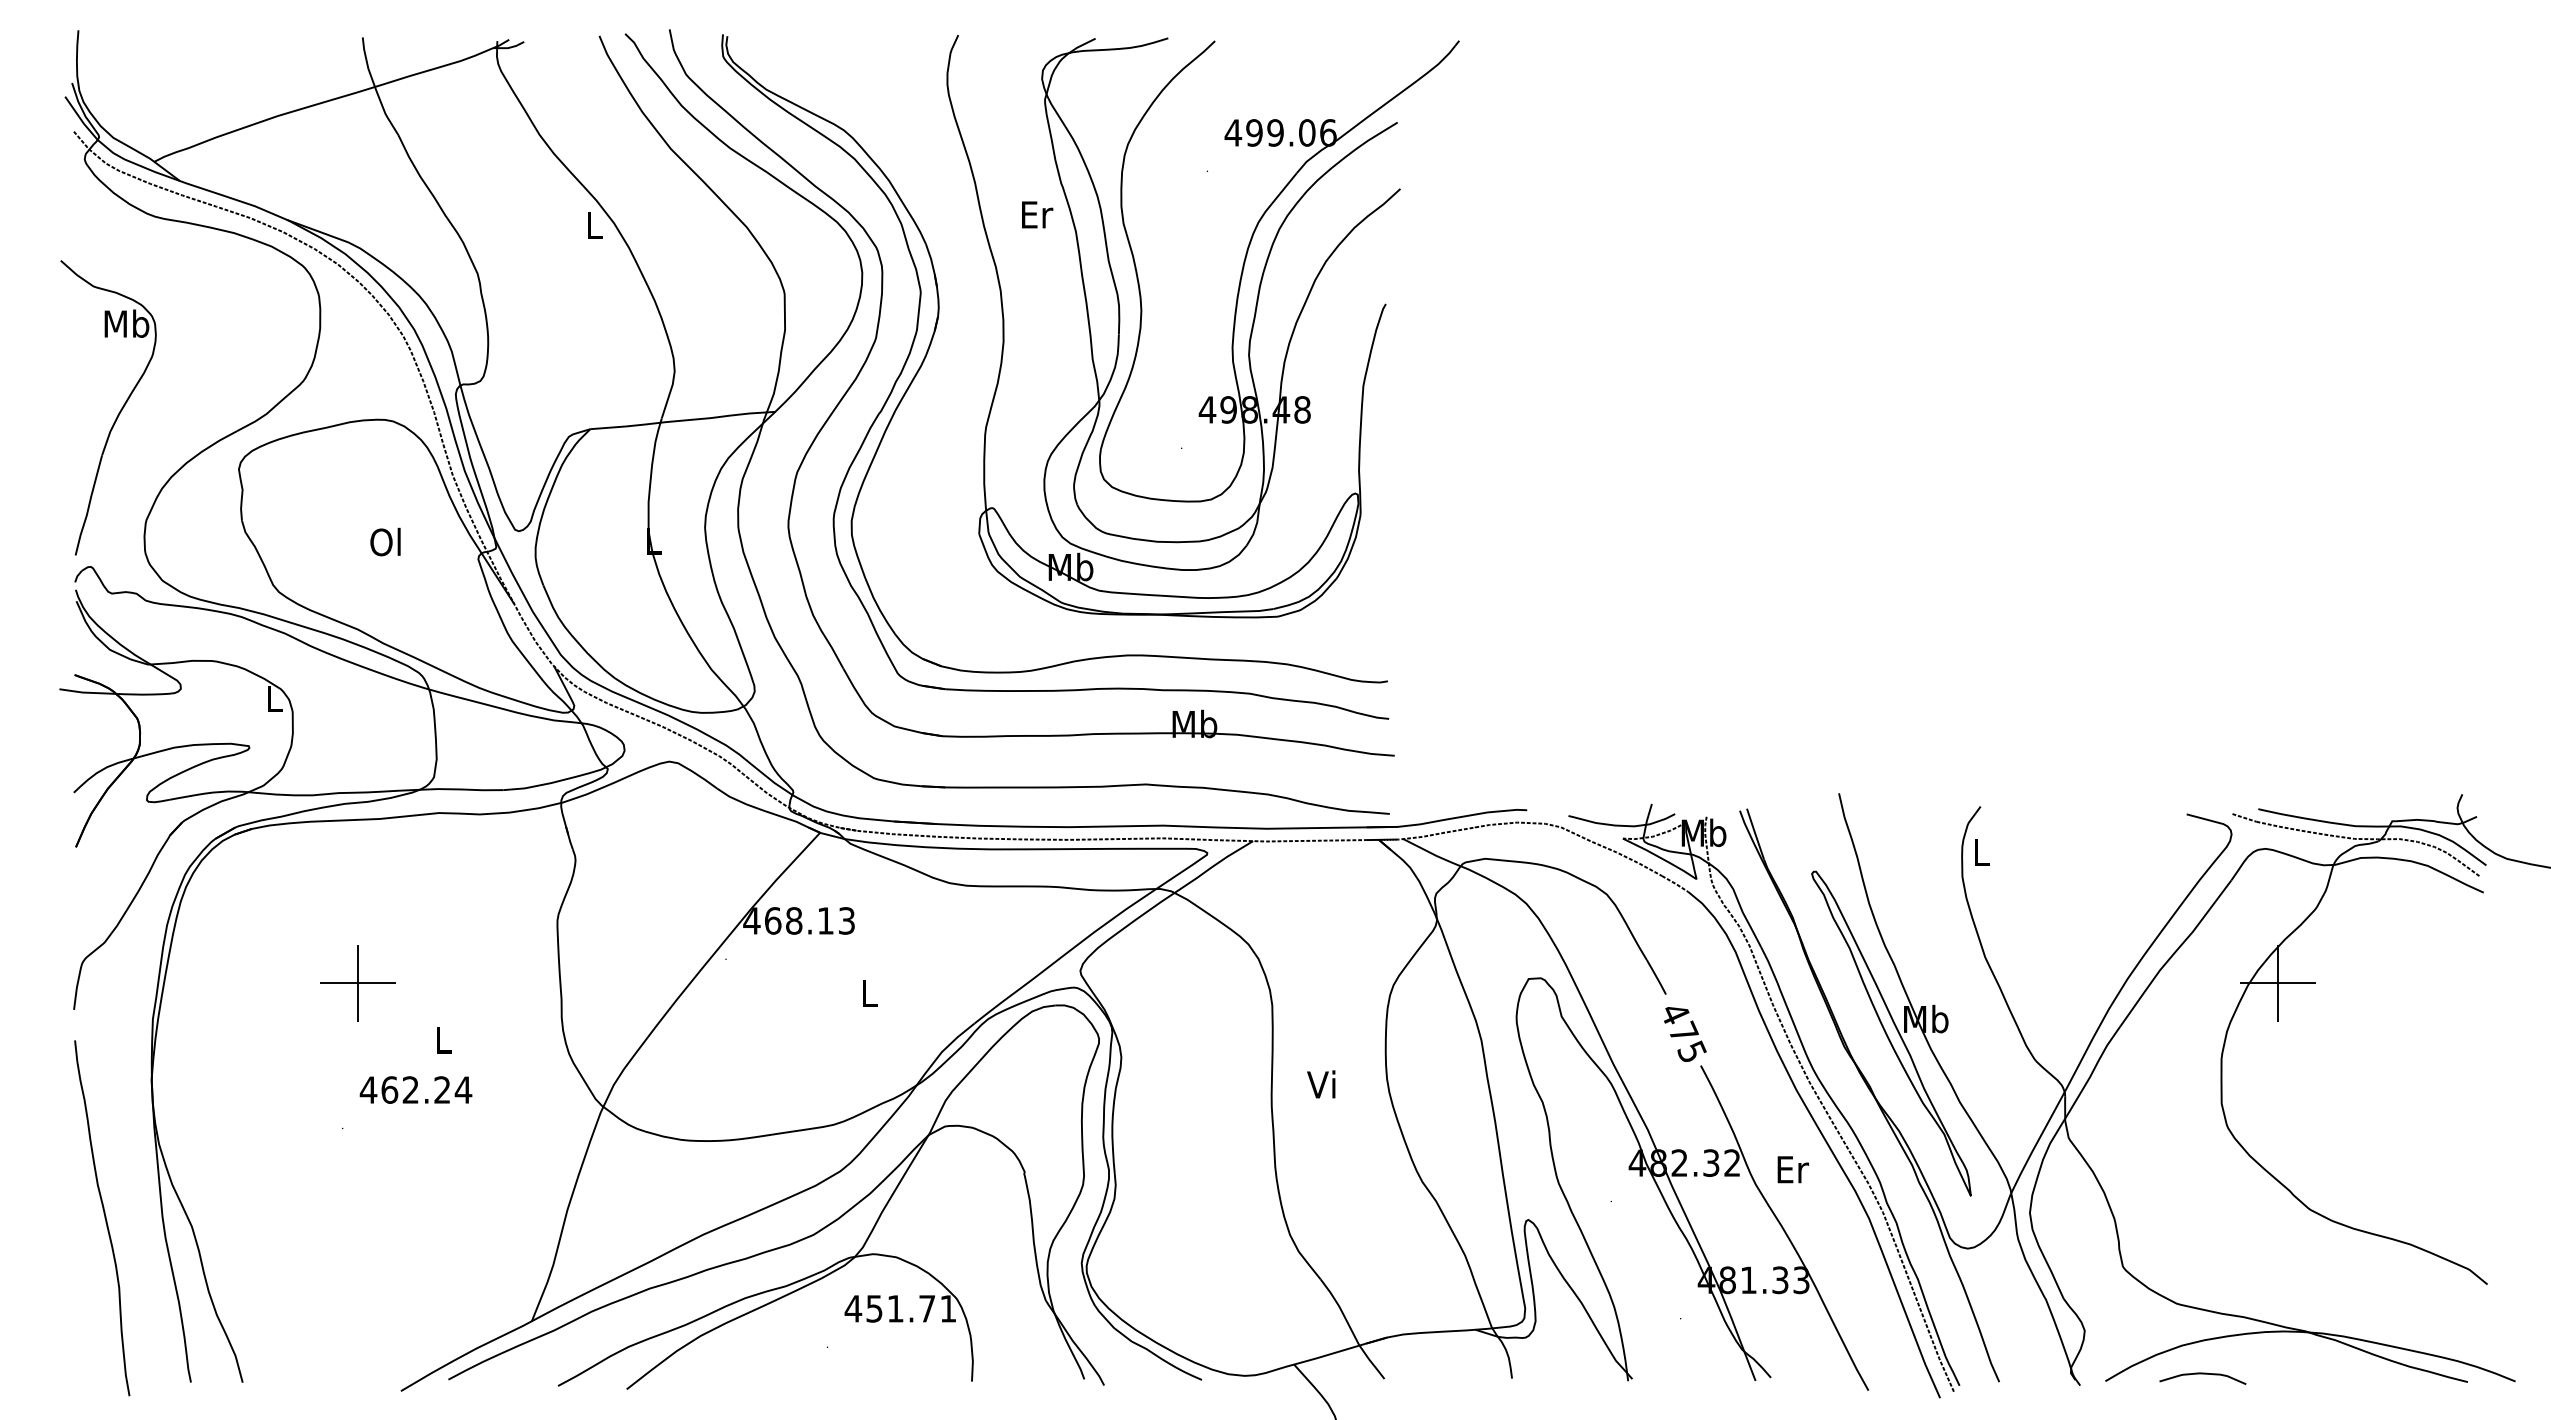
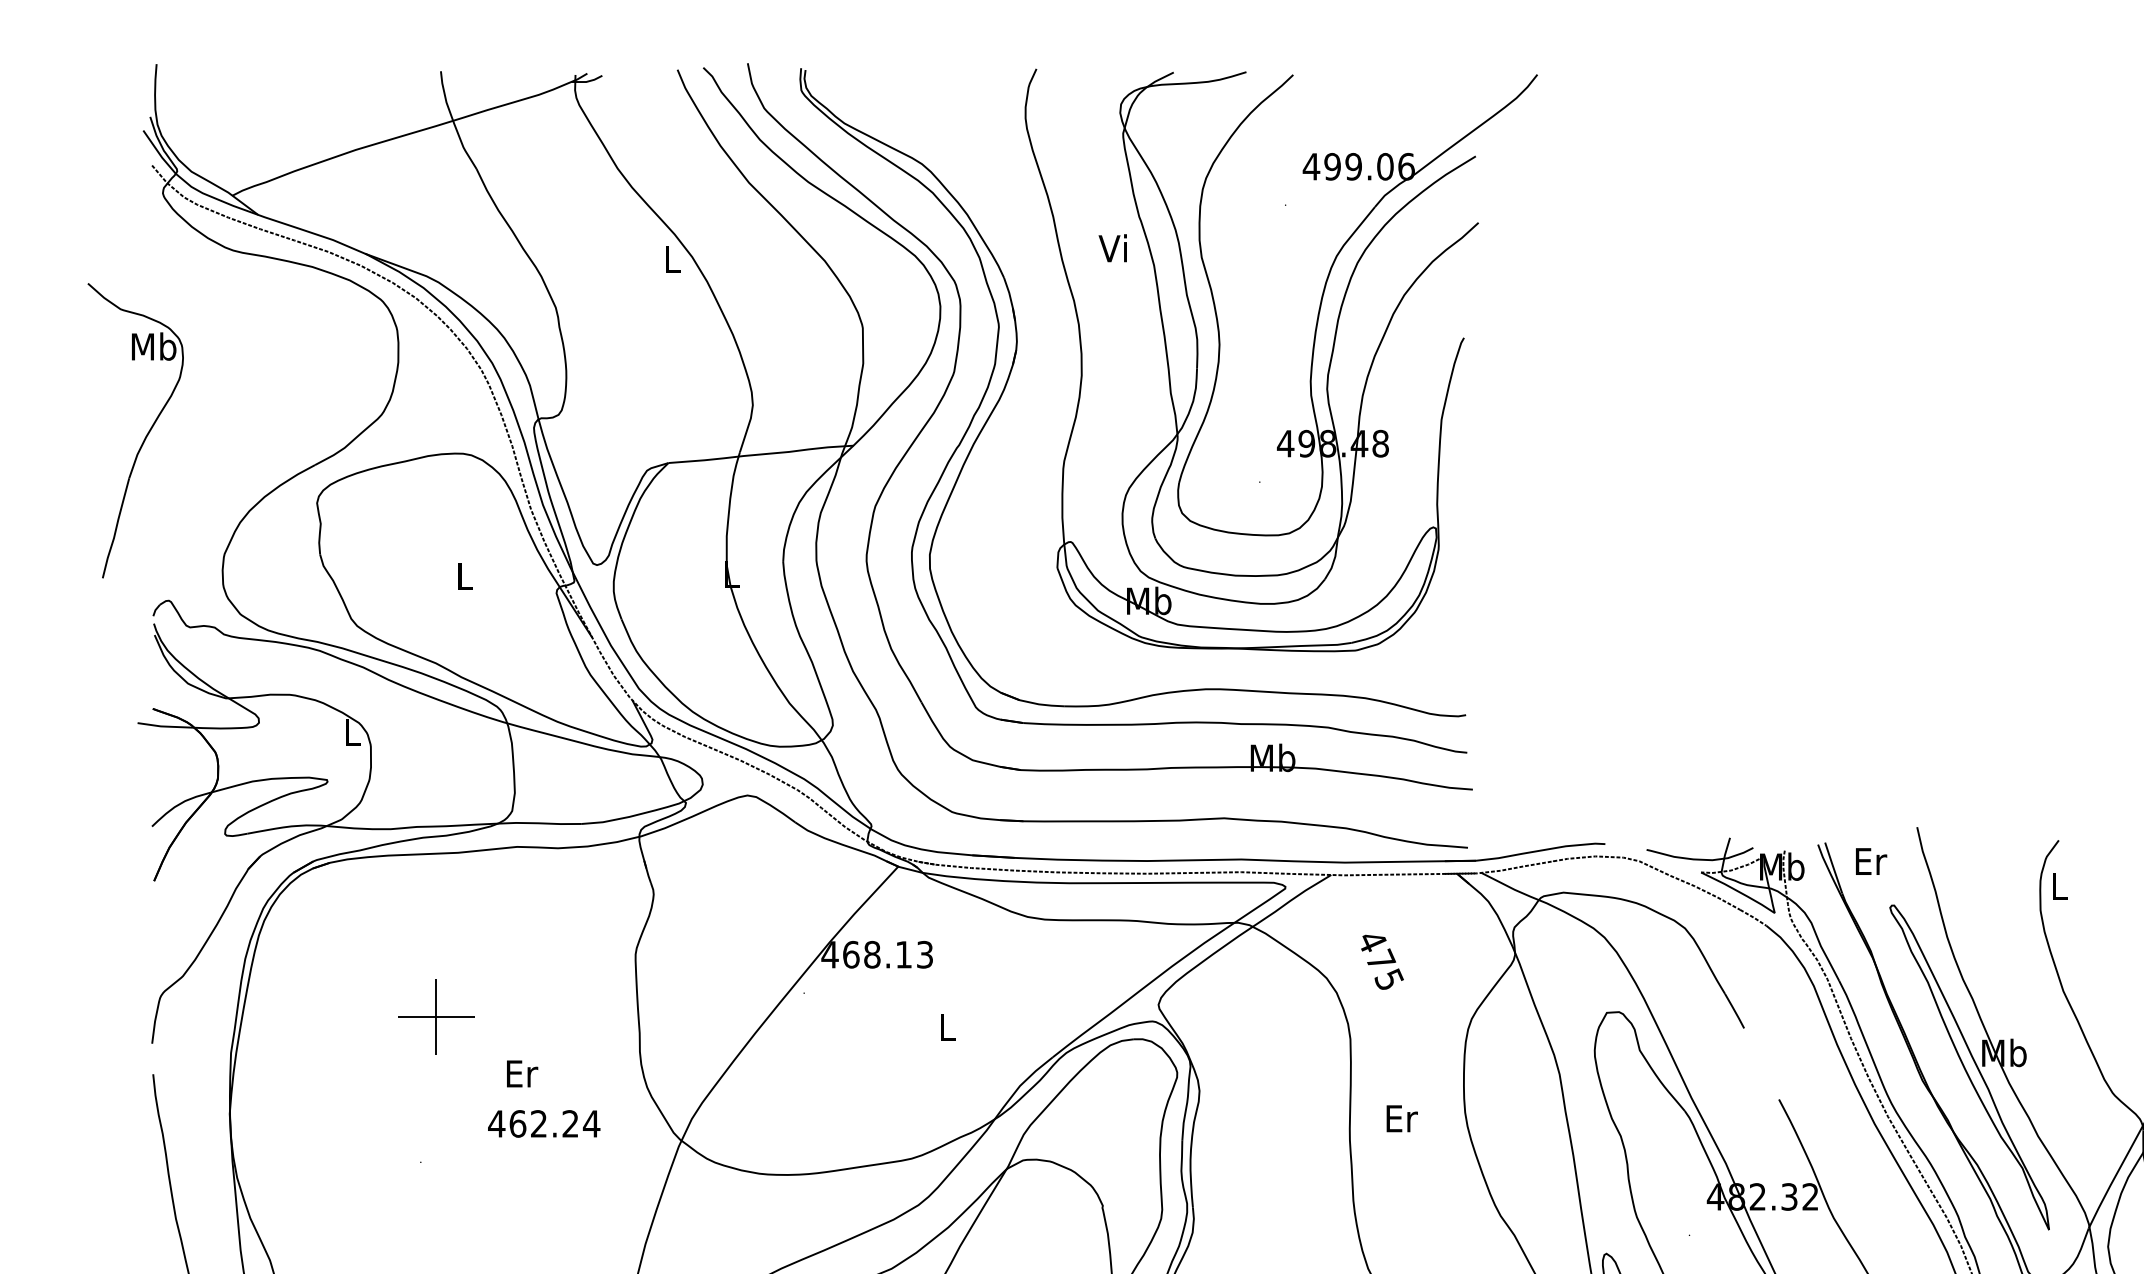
text: (1036, 214) -> (1114, 248), Er -> Vi
part: (117, 414) -> (144, 437), moved
text: (385, 541) -> (463, 575), Ol -> L
text: (1685, 1034) -> (1382, 962), moved
text: (444, 1039) -> (522, 1073), L -> Er
text: (1323, 1084) -> (1401, 1118), Vi -> Er
text: (415, 1089) -> (543, 1123), moved
text: (1792, 1169) -> (1870, 861), moved

